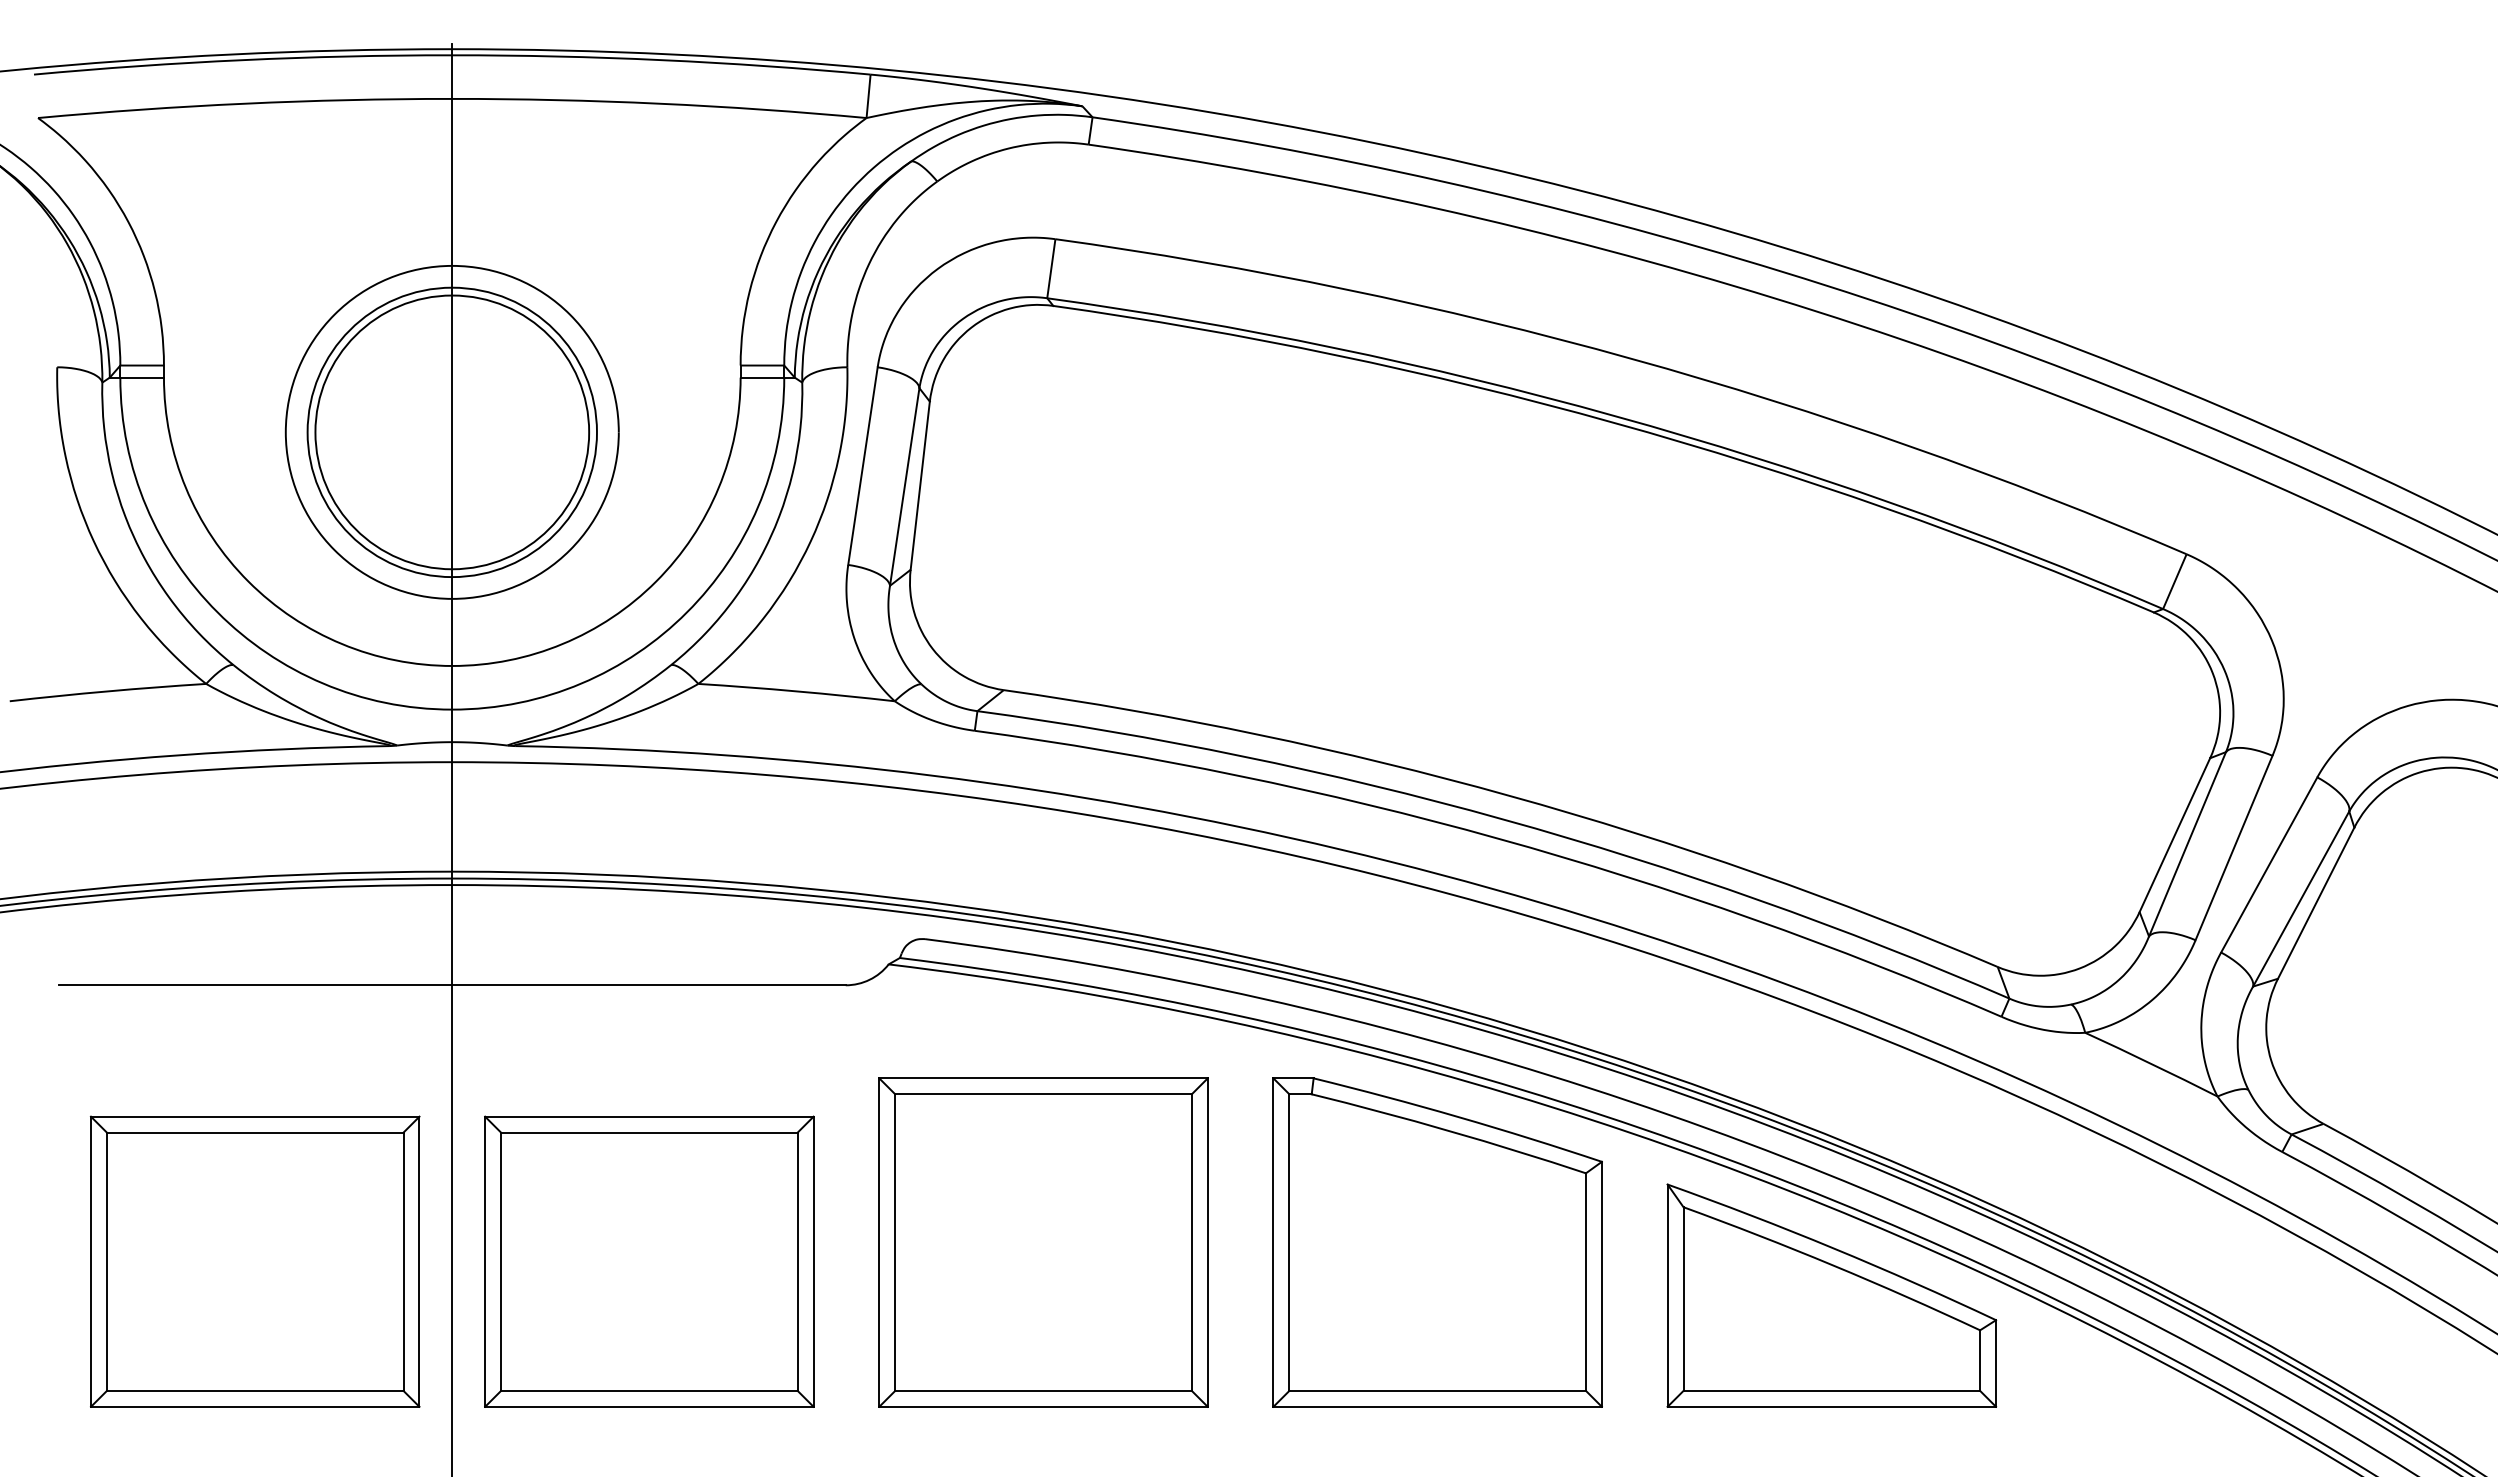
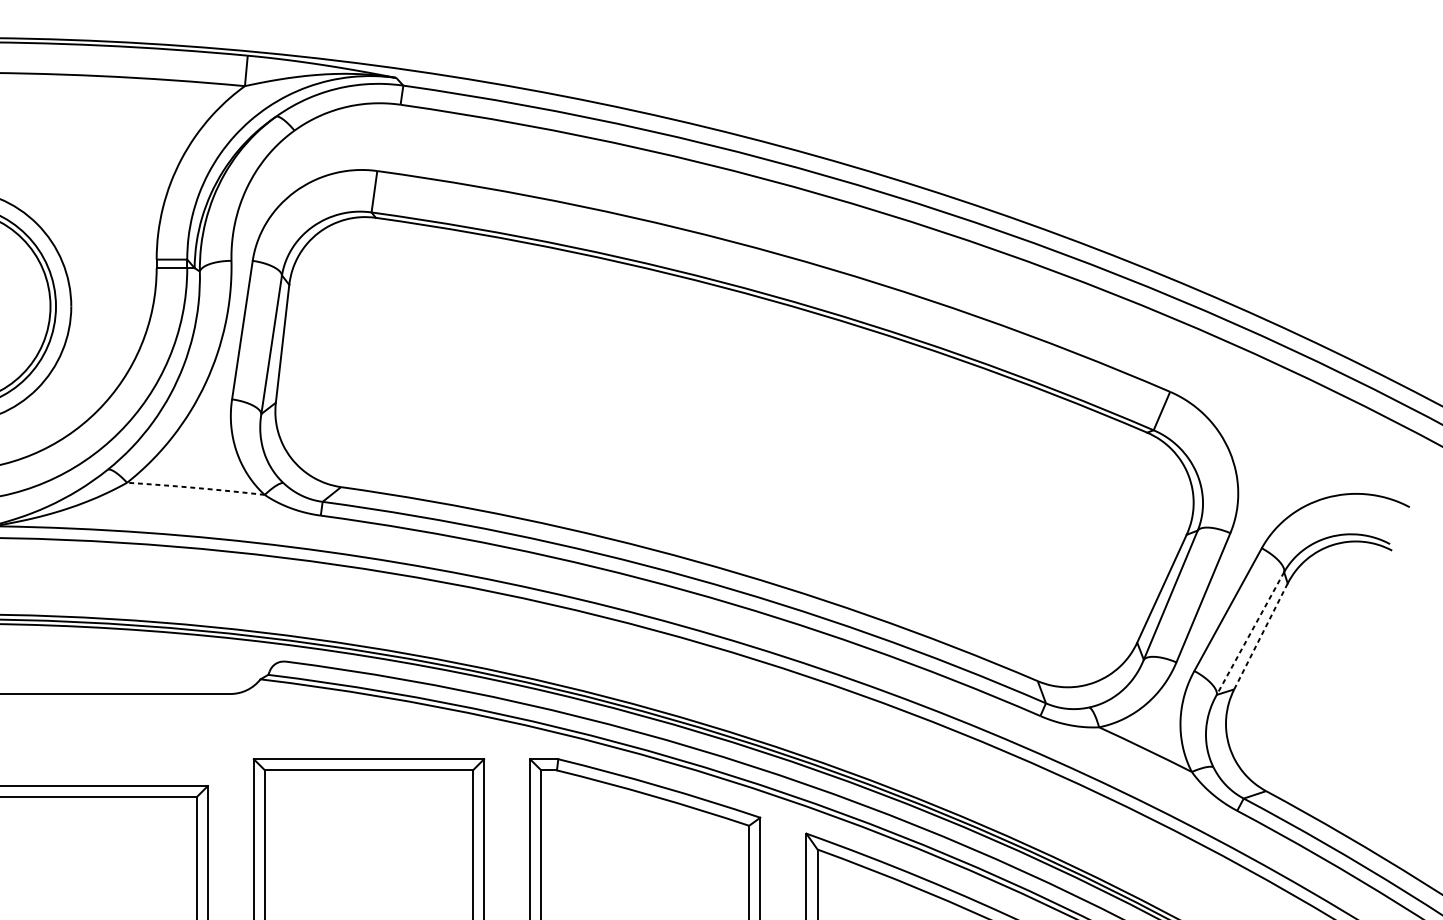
arc: (796, 691) -> (195, 488), solid -> dashed
line: (2301, 899) -> (1250, 633), solid -> dashed
line: (2316, 903) -> (1261, 636), solid -> dashed

